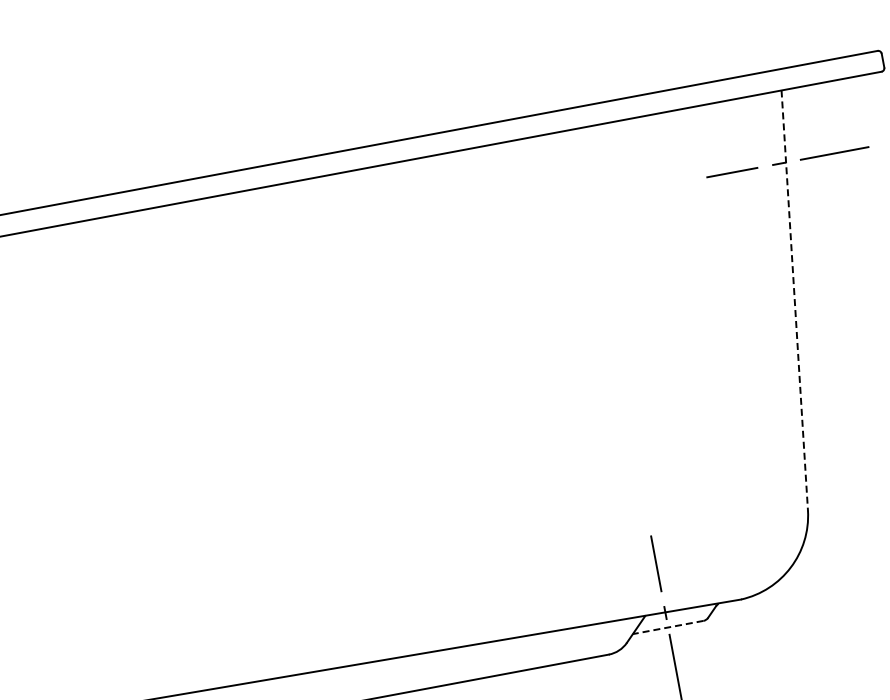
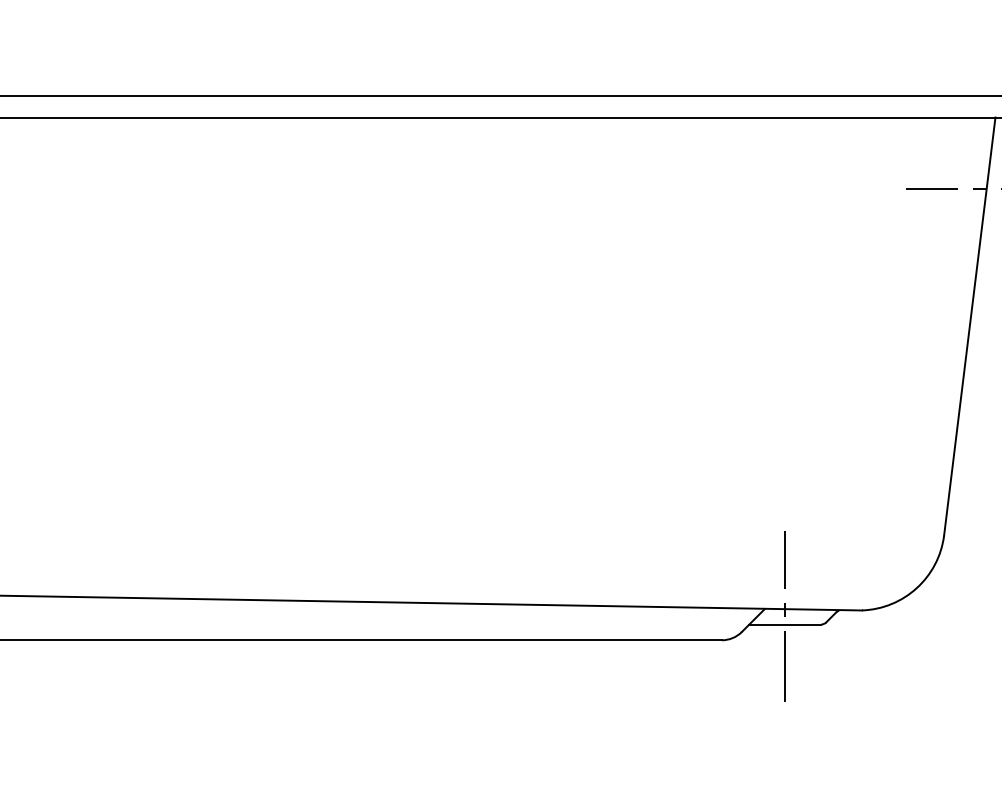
line: (794, 300) -> (969, 326), dashed -> solid
line: (668, 627) -> (785, 624), dashed -> solid

